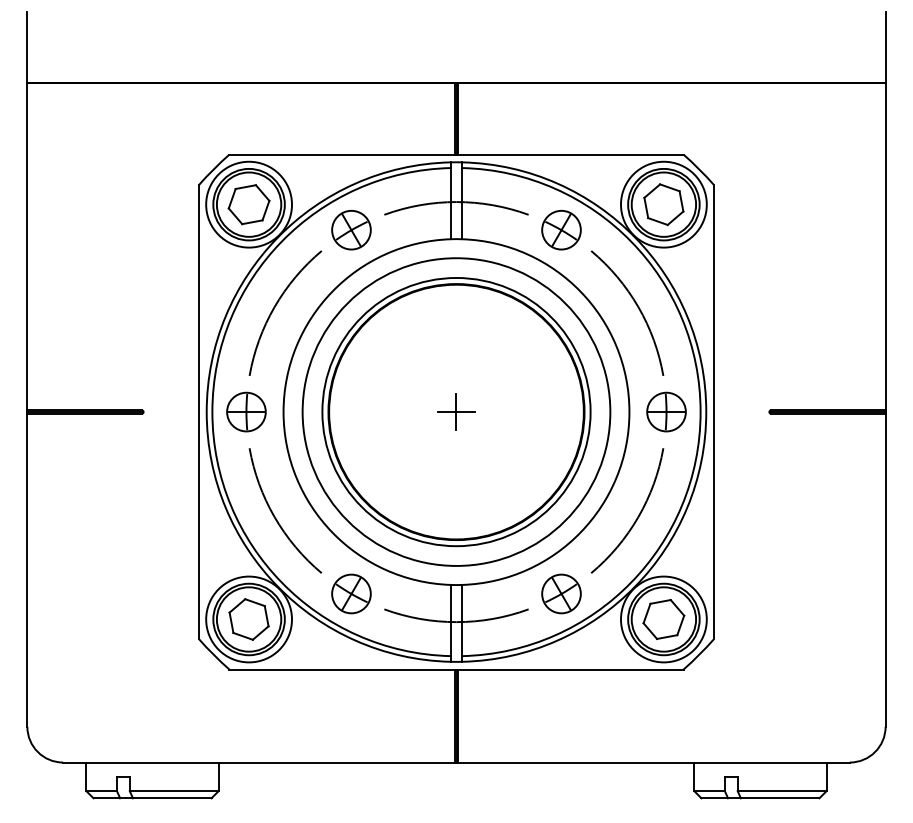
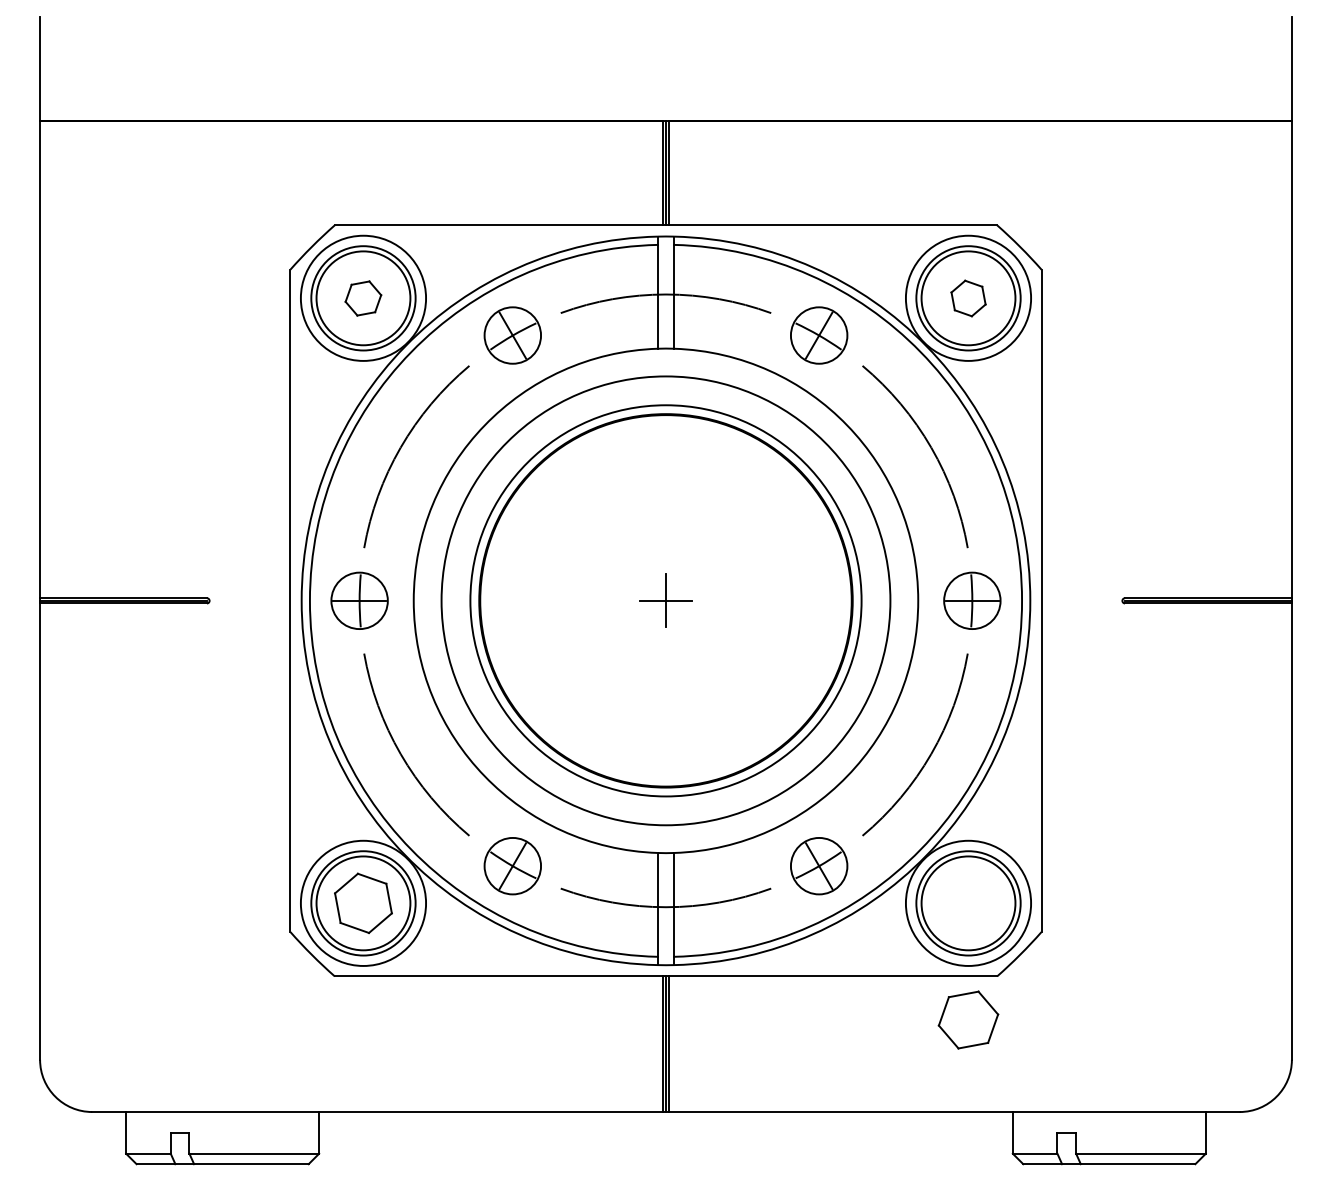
part: (248, 204) -> (362, 298), size x0.6
part: (663, 204) -> (967, 298), size x0.6
part: (663, 619) -> (967, 1020), moved

